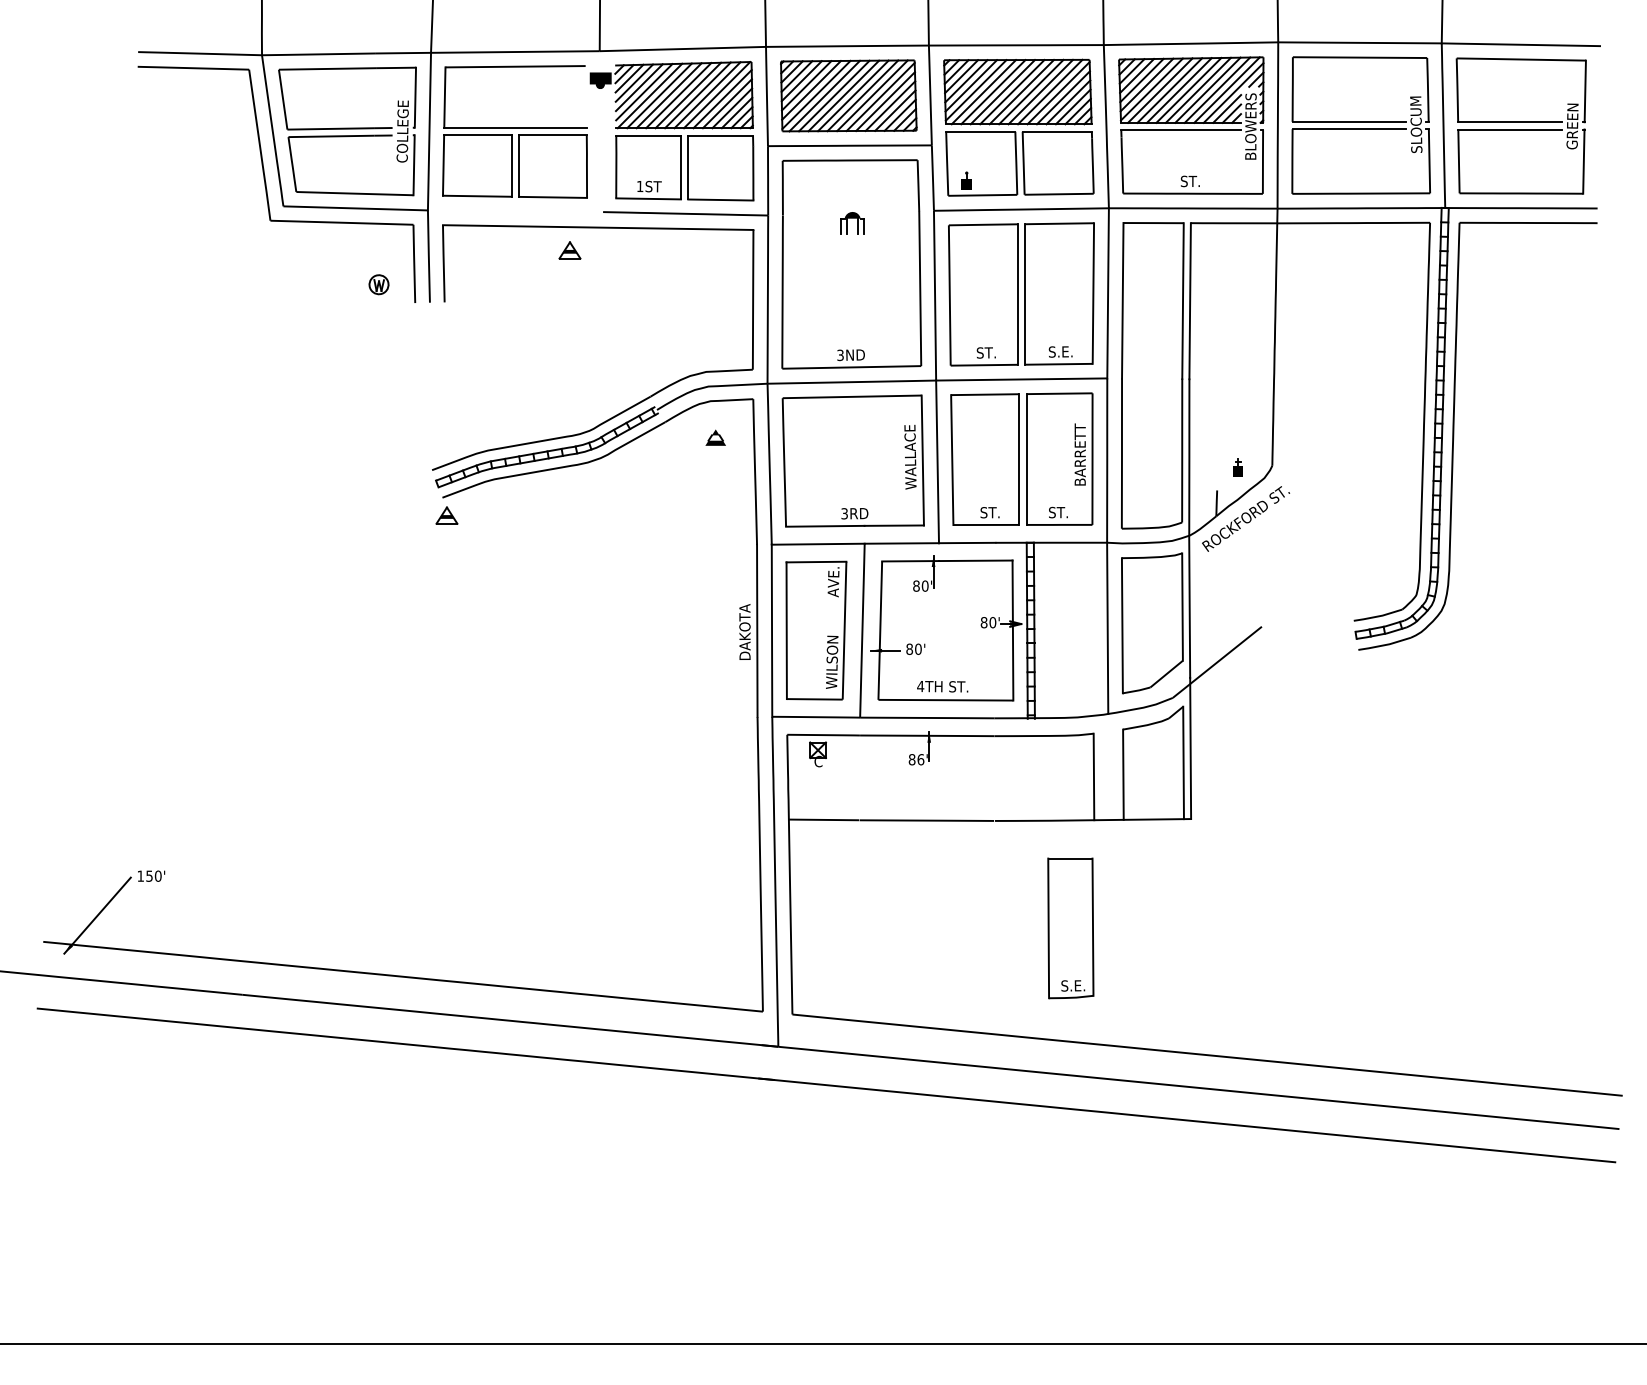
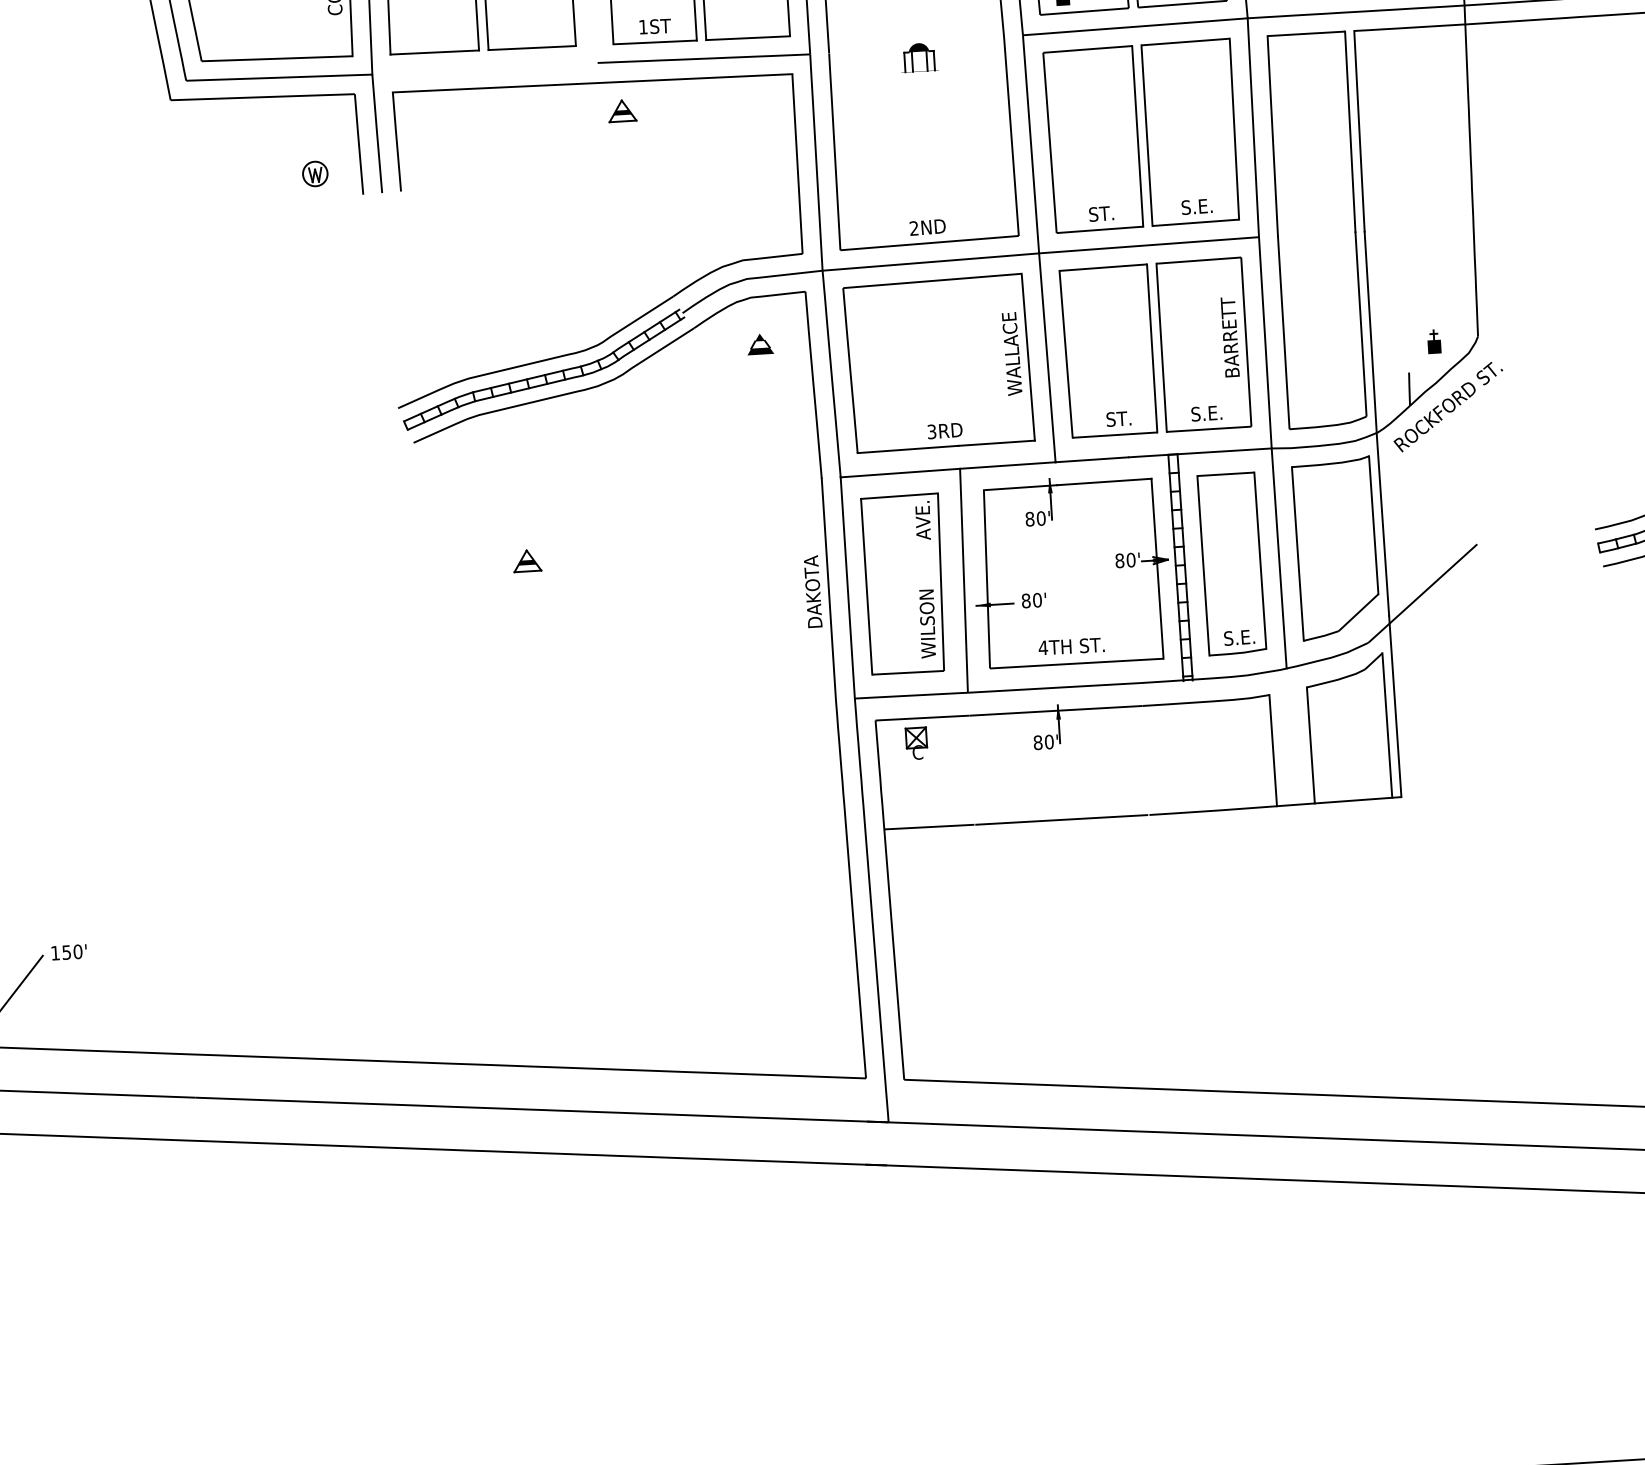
part: (569, 250) -> (621, 111), moved
text: (840, 355) -> (914, 228), 3ND -> 2ND
text: (1058, 512) -> (1206, 413), ST. -> S.E.
part: (446, 515) -> (526, 560), moved
text: (920, 759) -> (1048, 741), 86' -> 80'
part: (1070, 928) -> (1231, 564), moved

